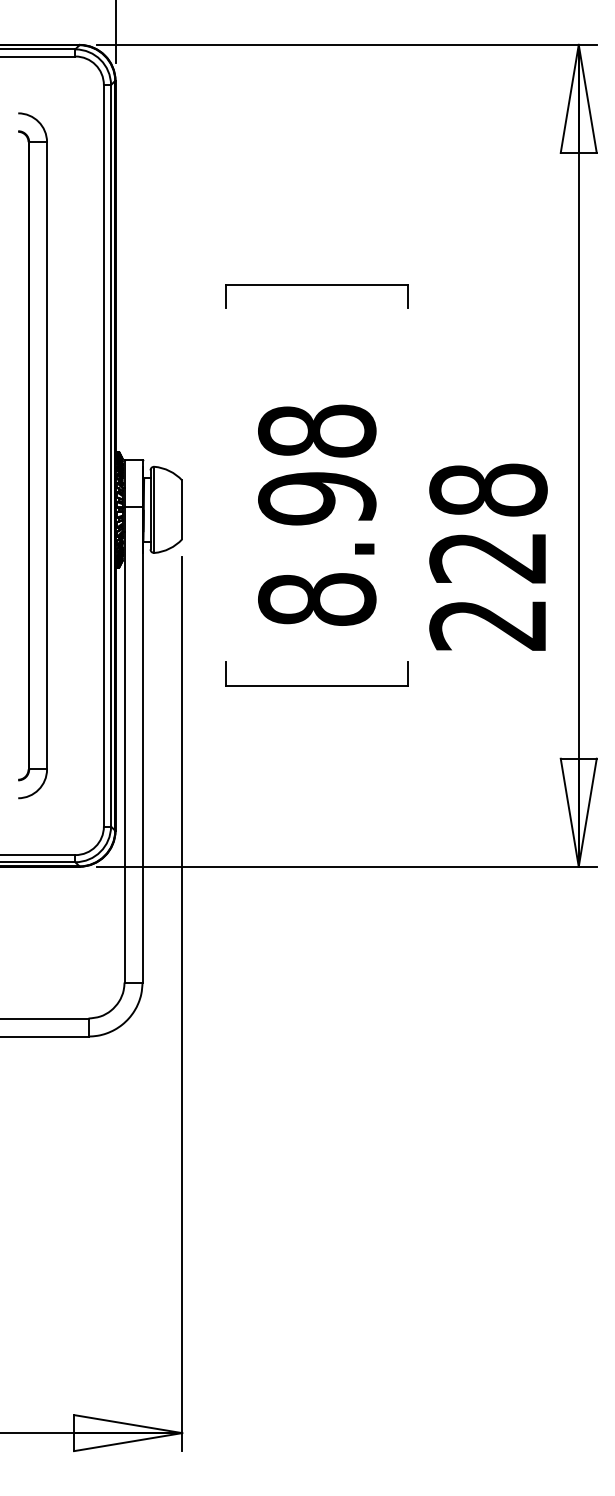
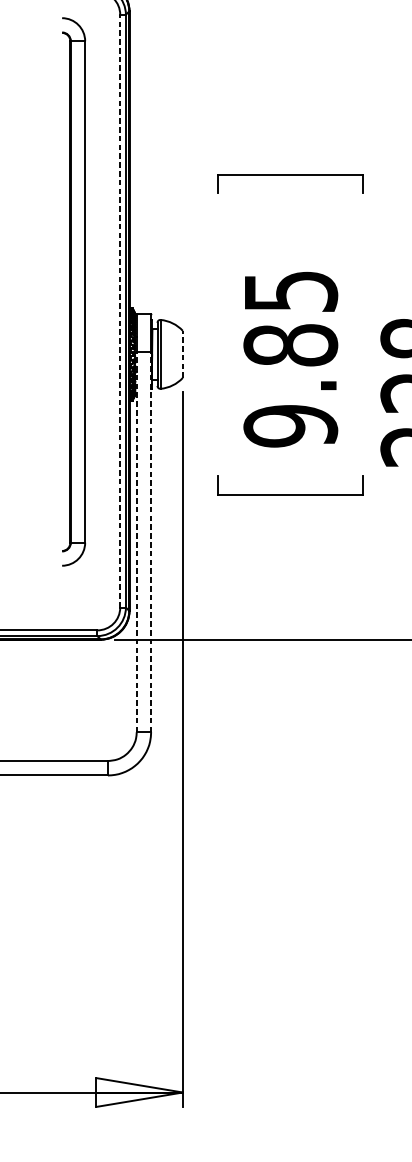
part: (32, 455) -> (73, 291), moved
line: (103, 455) -> (119, 310), solid -> dashed
line: (182, 509) -> (183, 354), solid -> dashed
text: (317, 515) -> (291, 358), 8.98 -> 9.85
line: (124, 744) -> (136, 541), solid -> dashed
line: (142, 744) -> (151, 541), solid -> dashed

